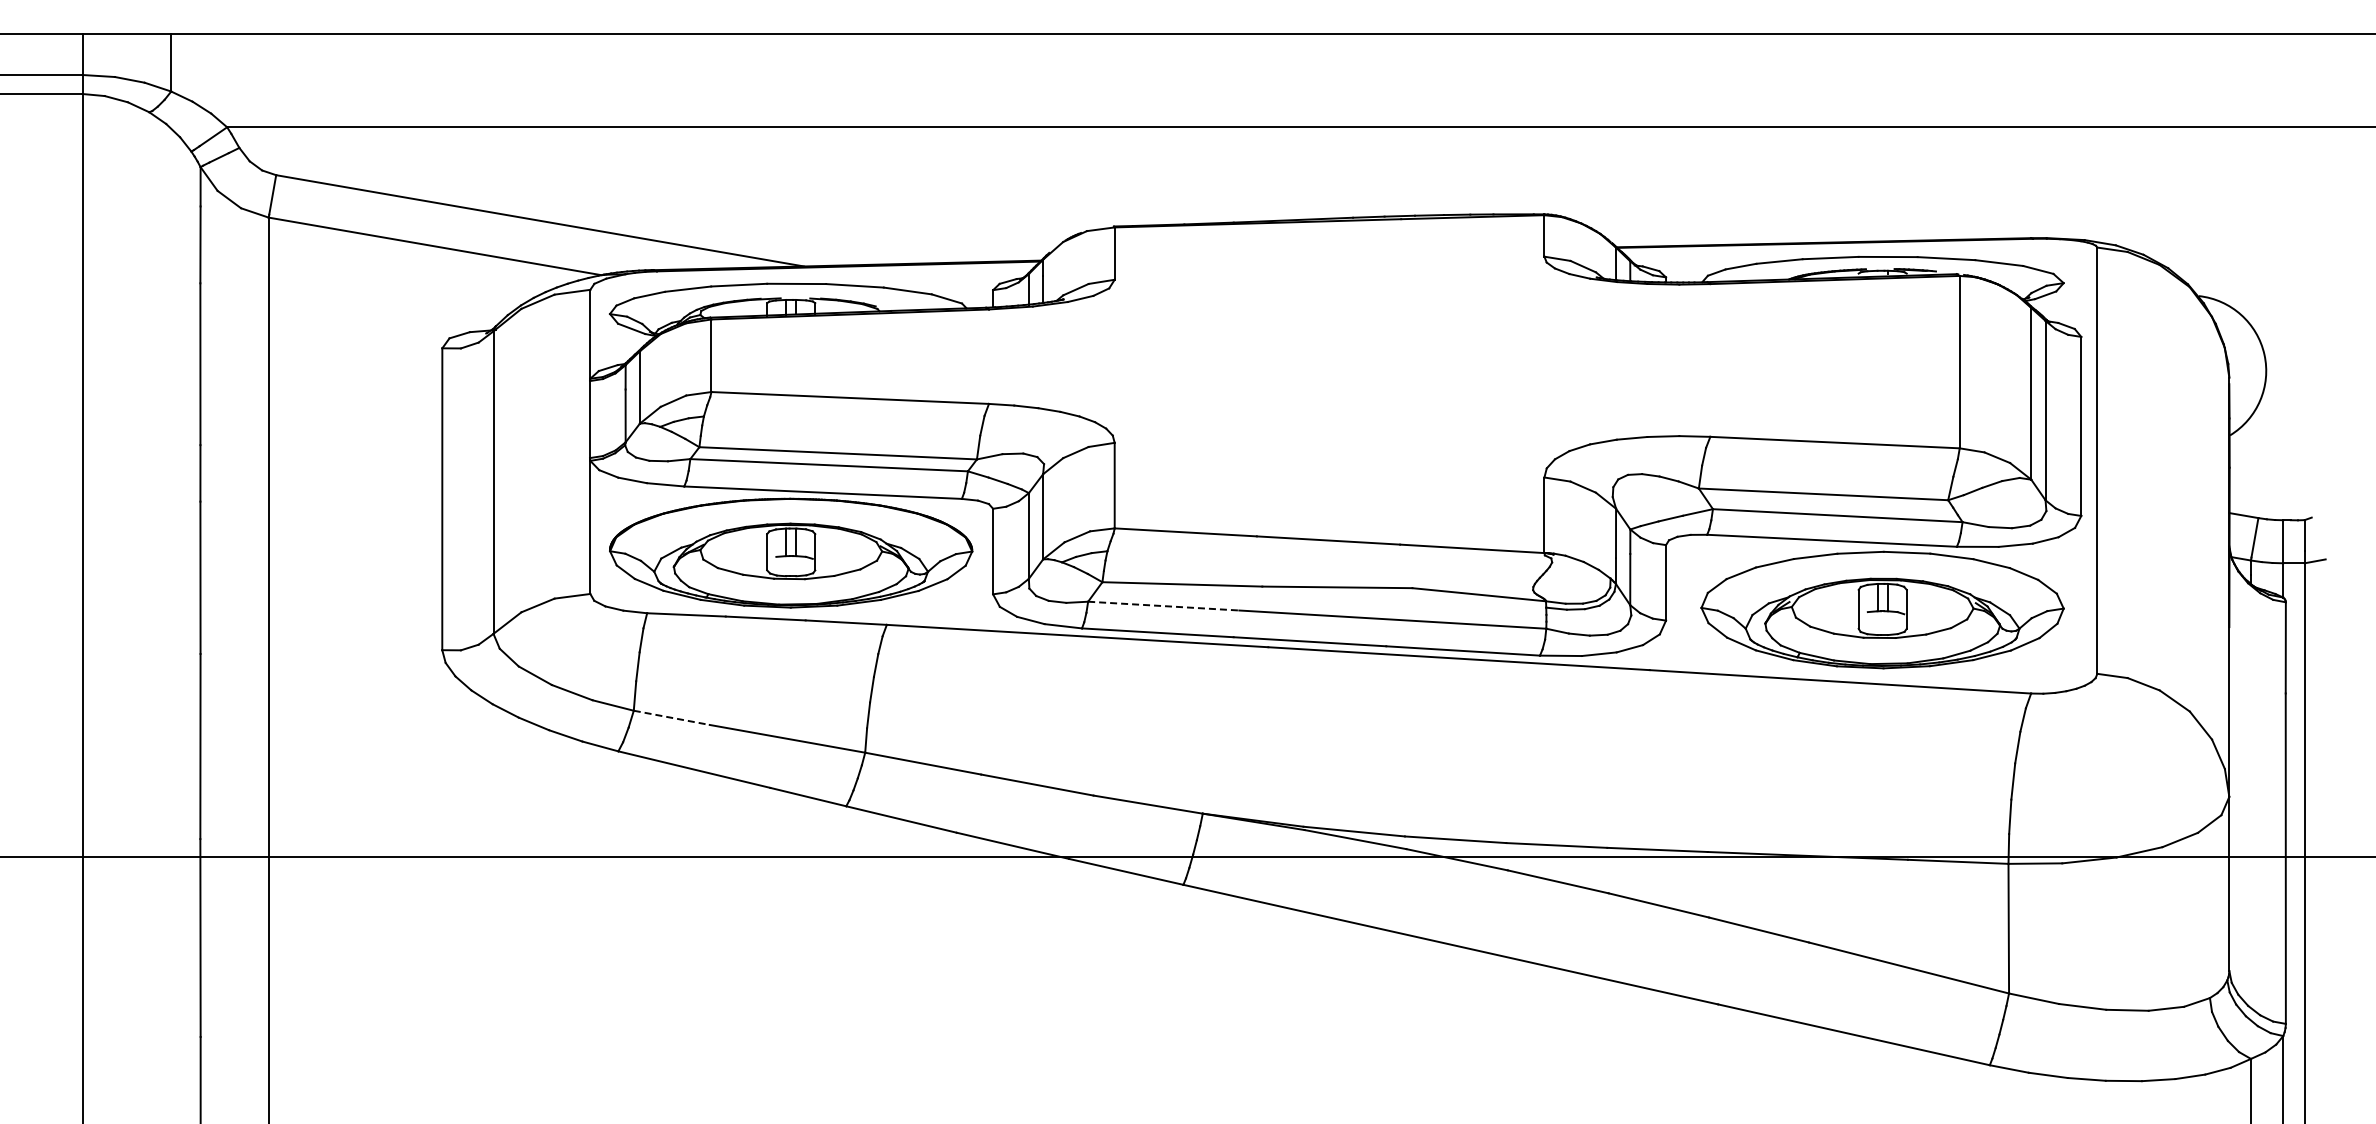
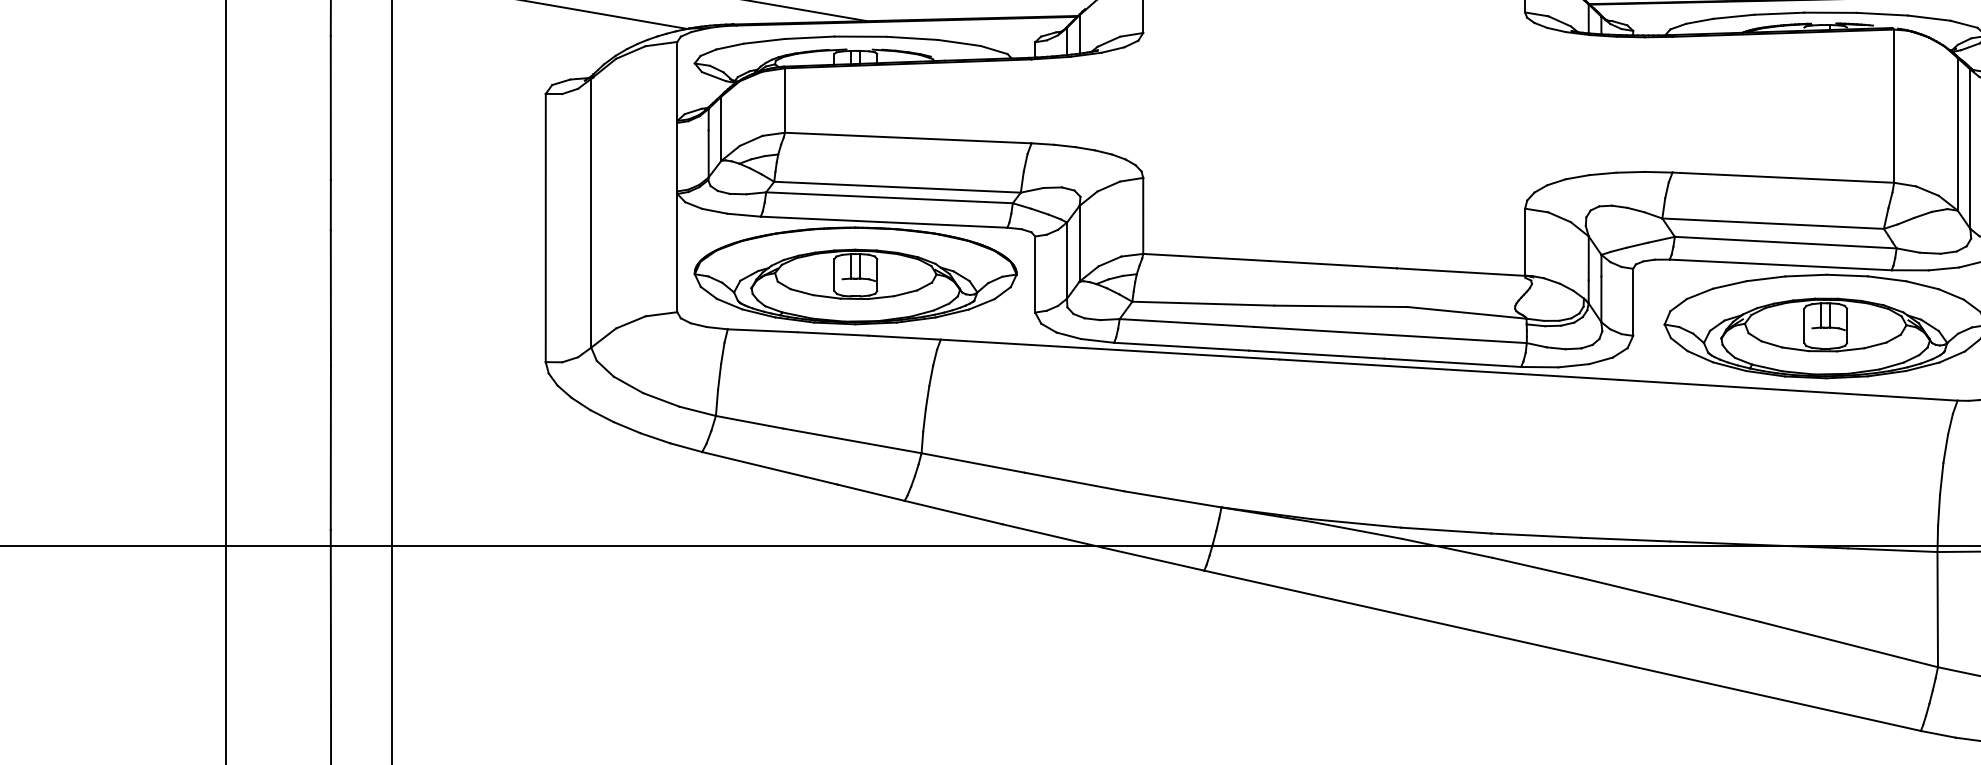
line: (1163, 606) -> (1186, 323), dashed -> solid
line: (671, 717) -> (749, 421), dashed -> solid

